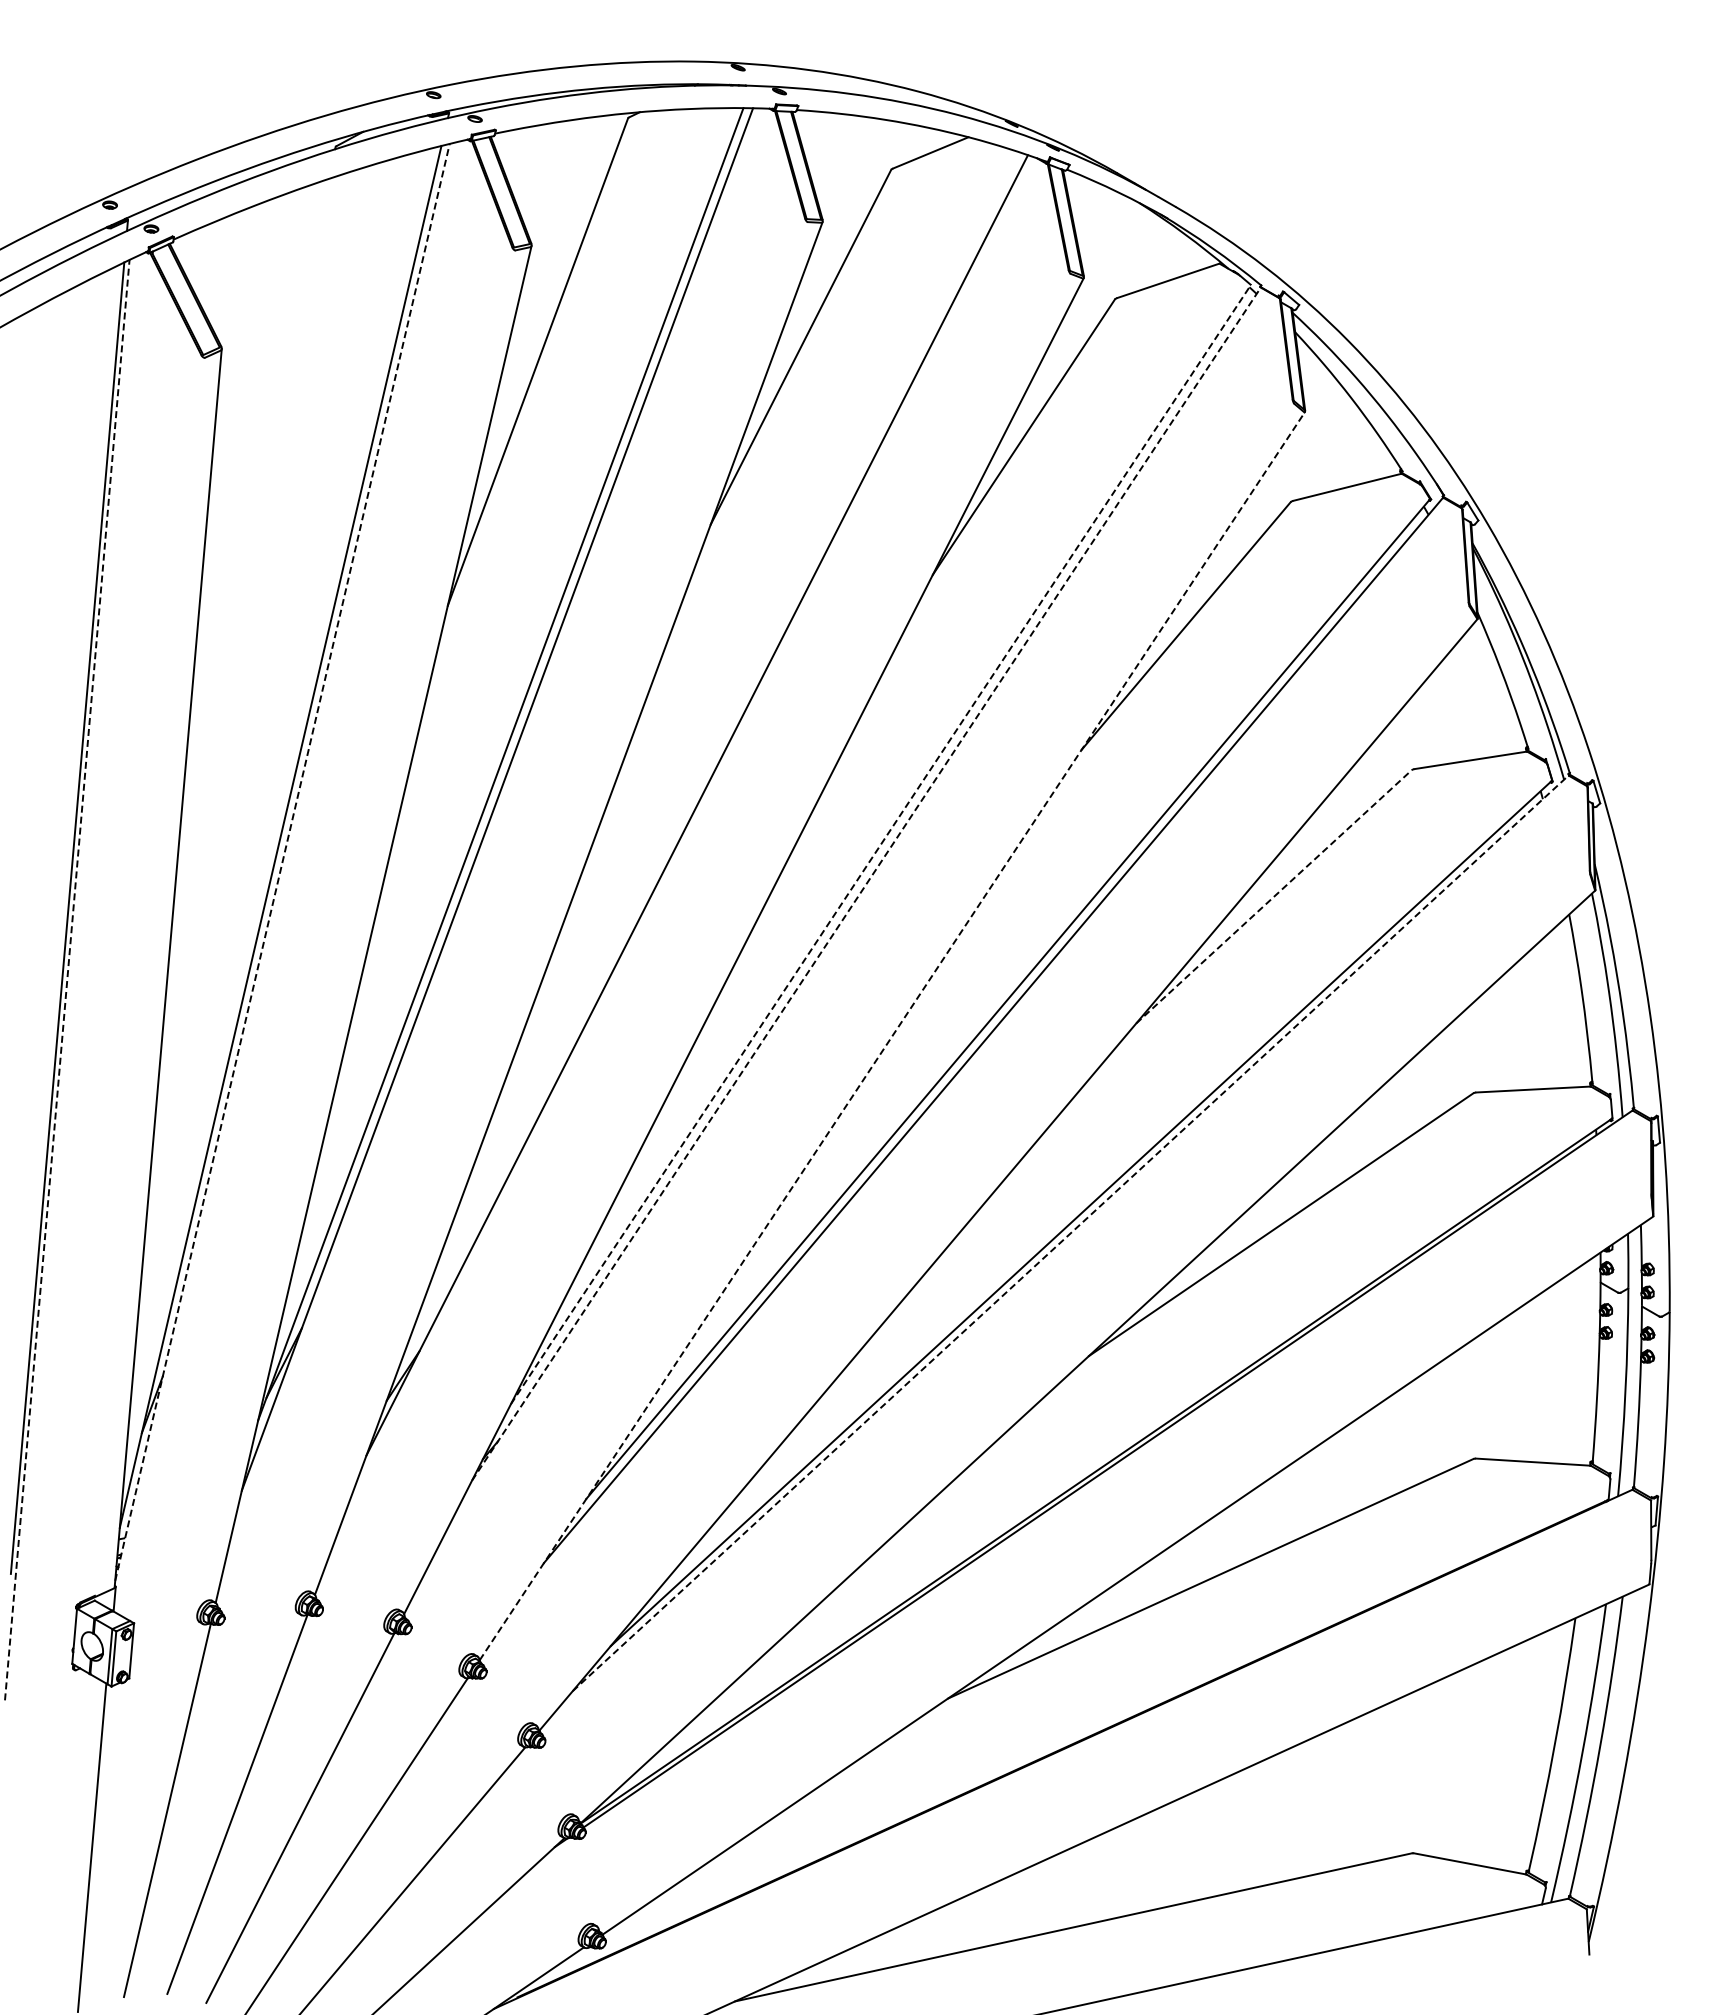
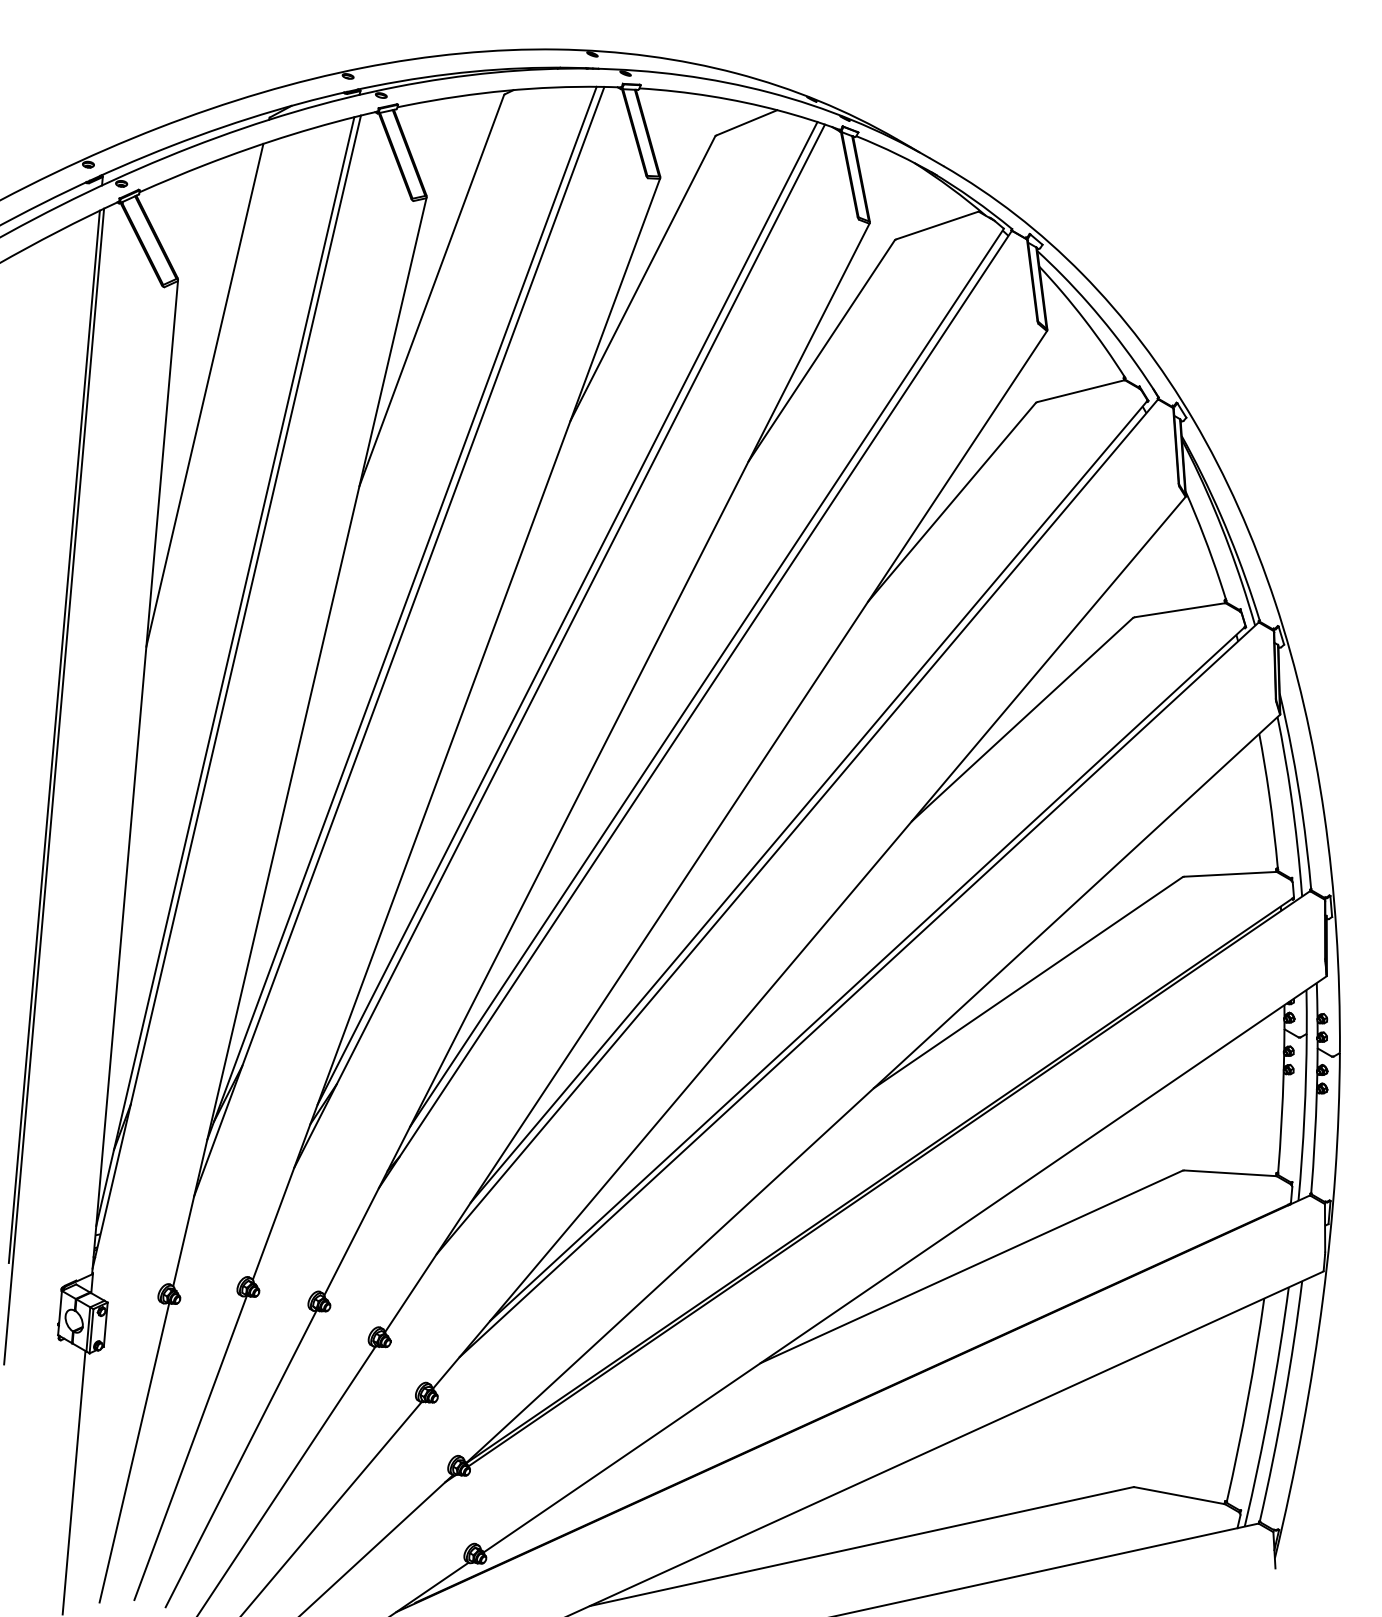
line: (255, 492) -> (205, 395), added
line: (706, 764) -> (567, 613), added
line: (880, 844) -> (706, 677), dashed -> solid
line: (282, 862) -> (226, 692), dashed -> solid
line: (866, 883) -> (695, 709), dashed -> solid
line: (1274, 896) -> (1022, 719), dashed -> solid
line: (67, 980) -> (54, 786), dashed -> solid
line: (892, 1035) -> (716, 830), dashed -> solid
line: (1070, 1233) -> (859, 989), dashed -> solid

